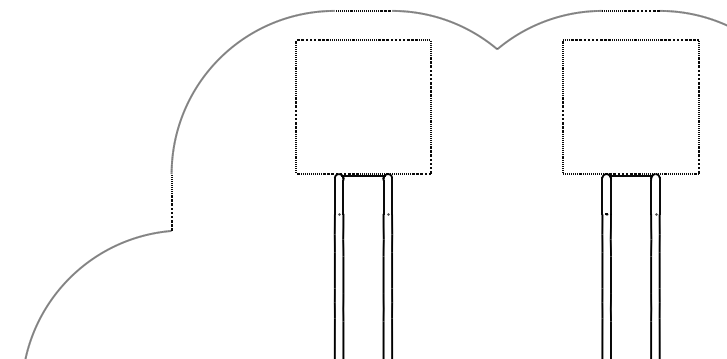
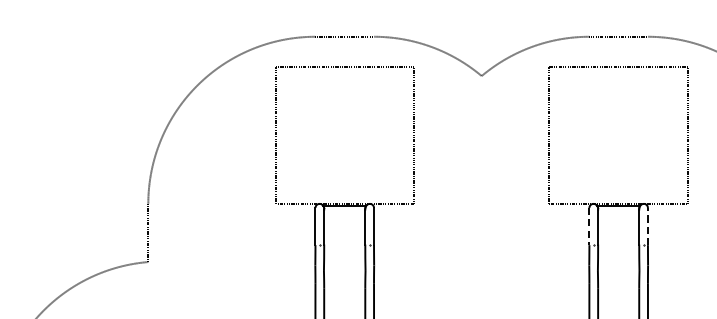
line: (659, 195) -> (647, 225), solid -> dashed
line: (602, 196) -> (589, 226), solid -> dashed

